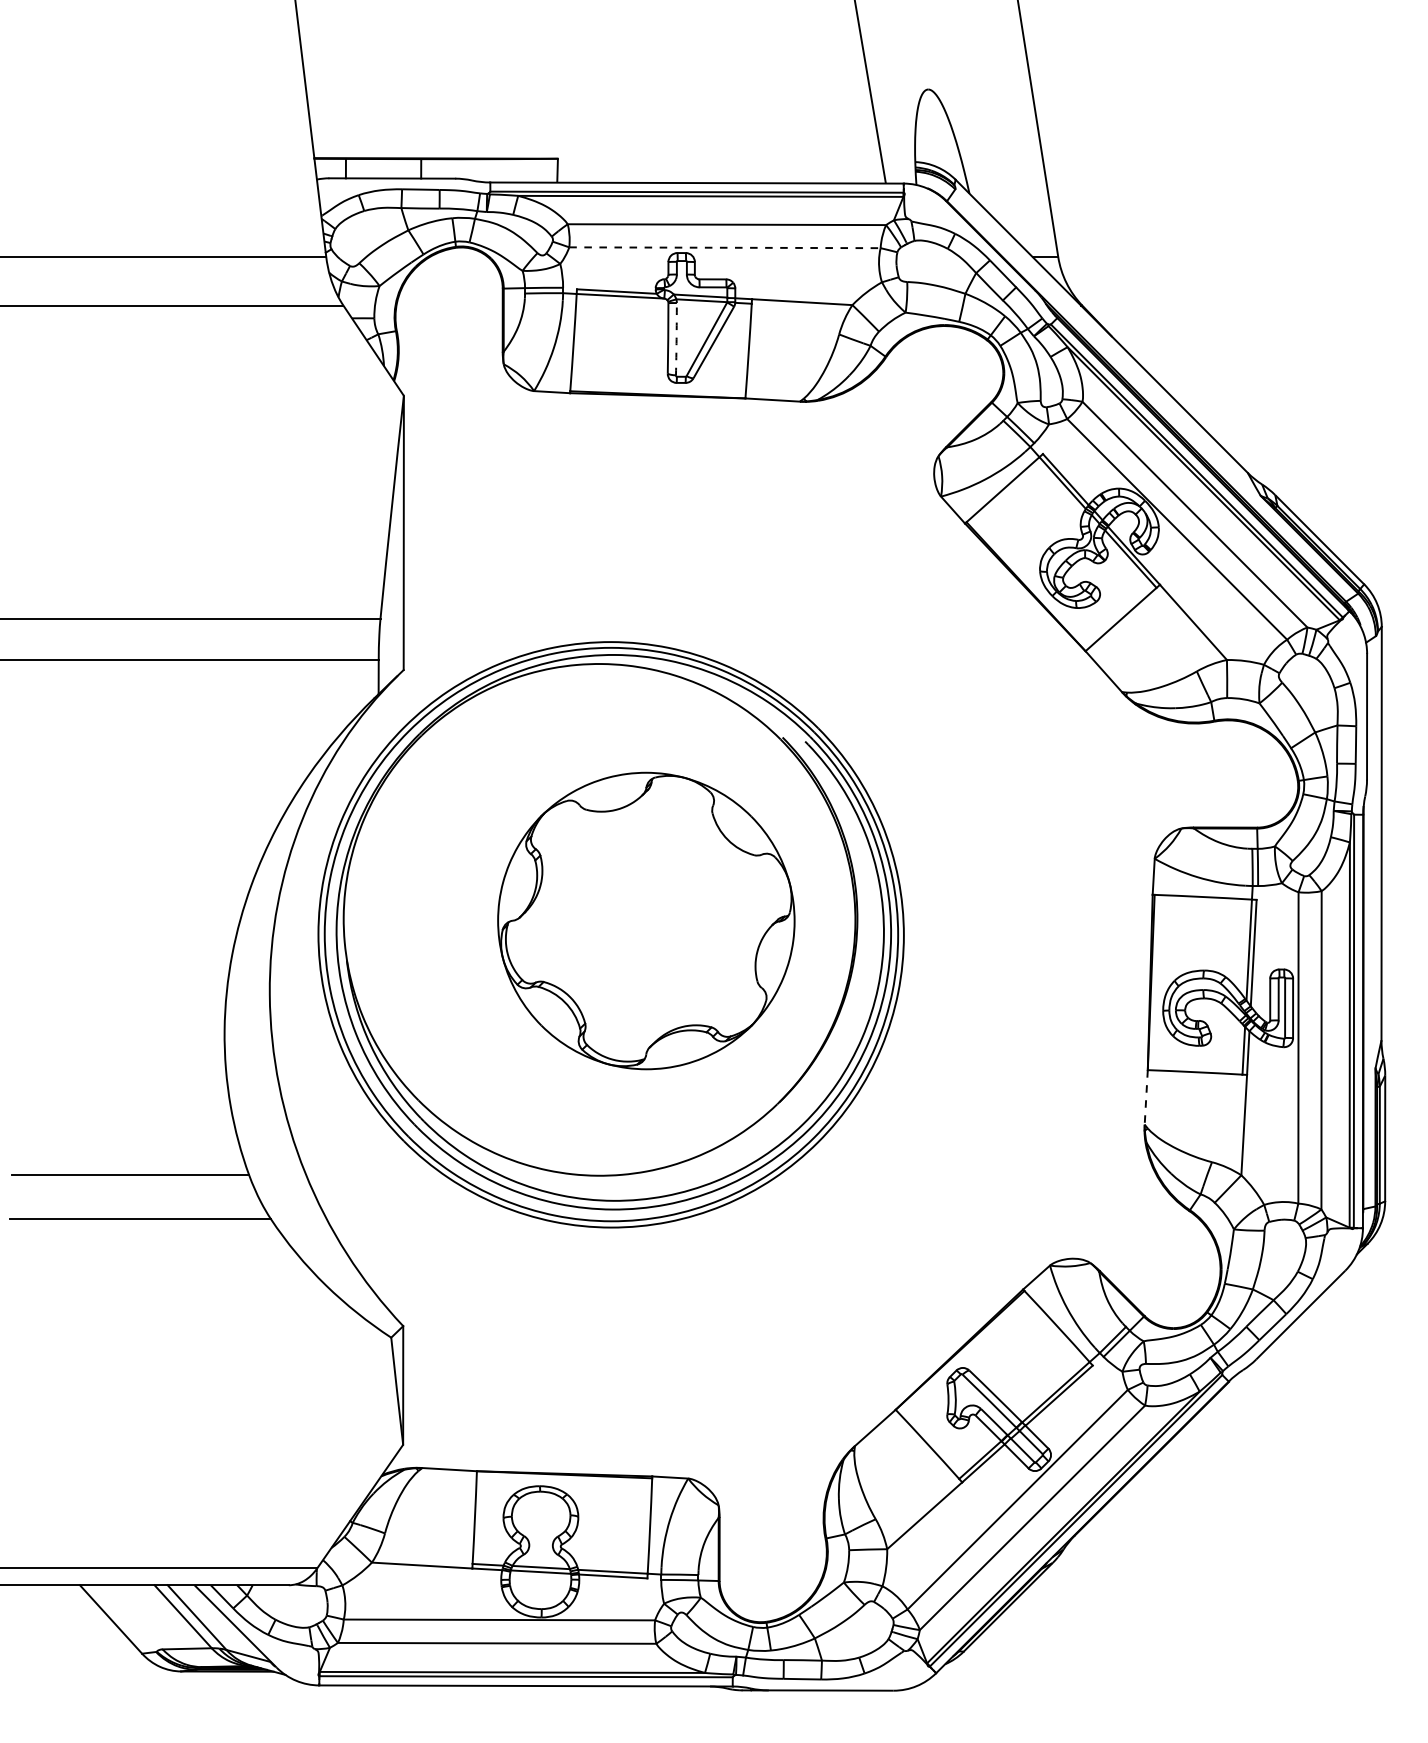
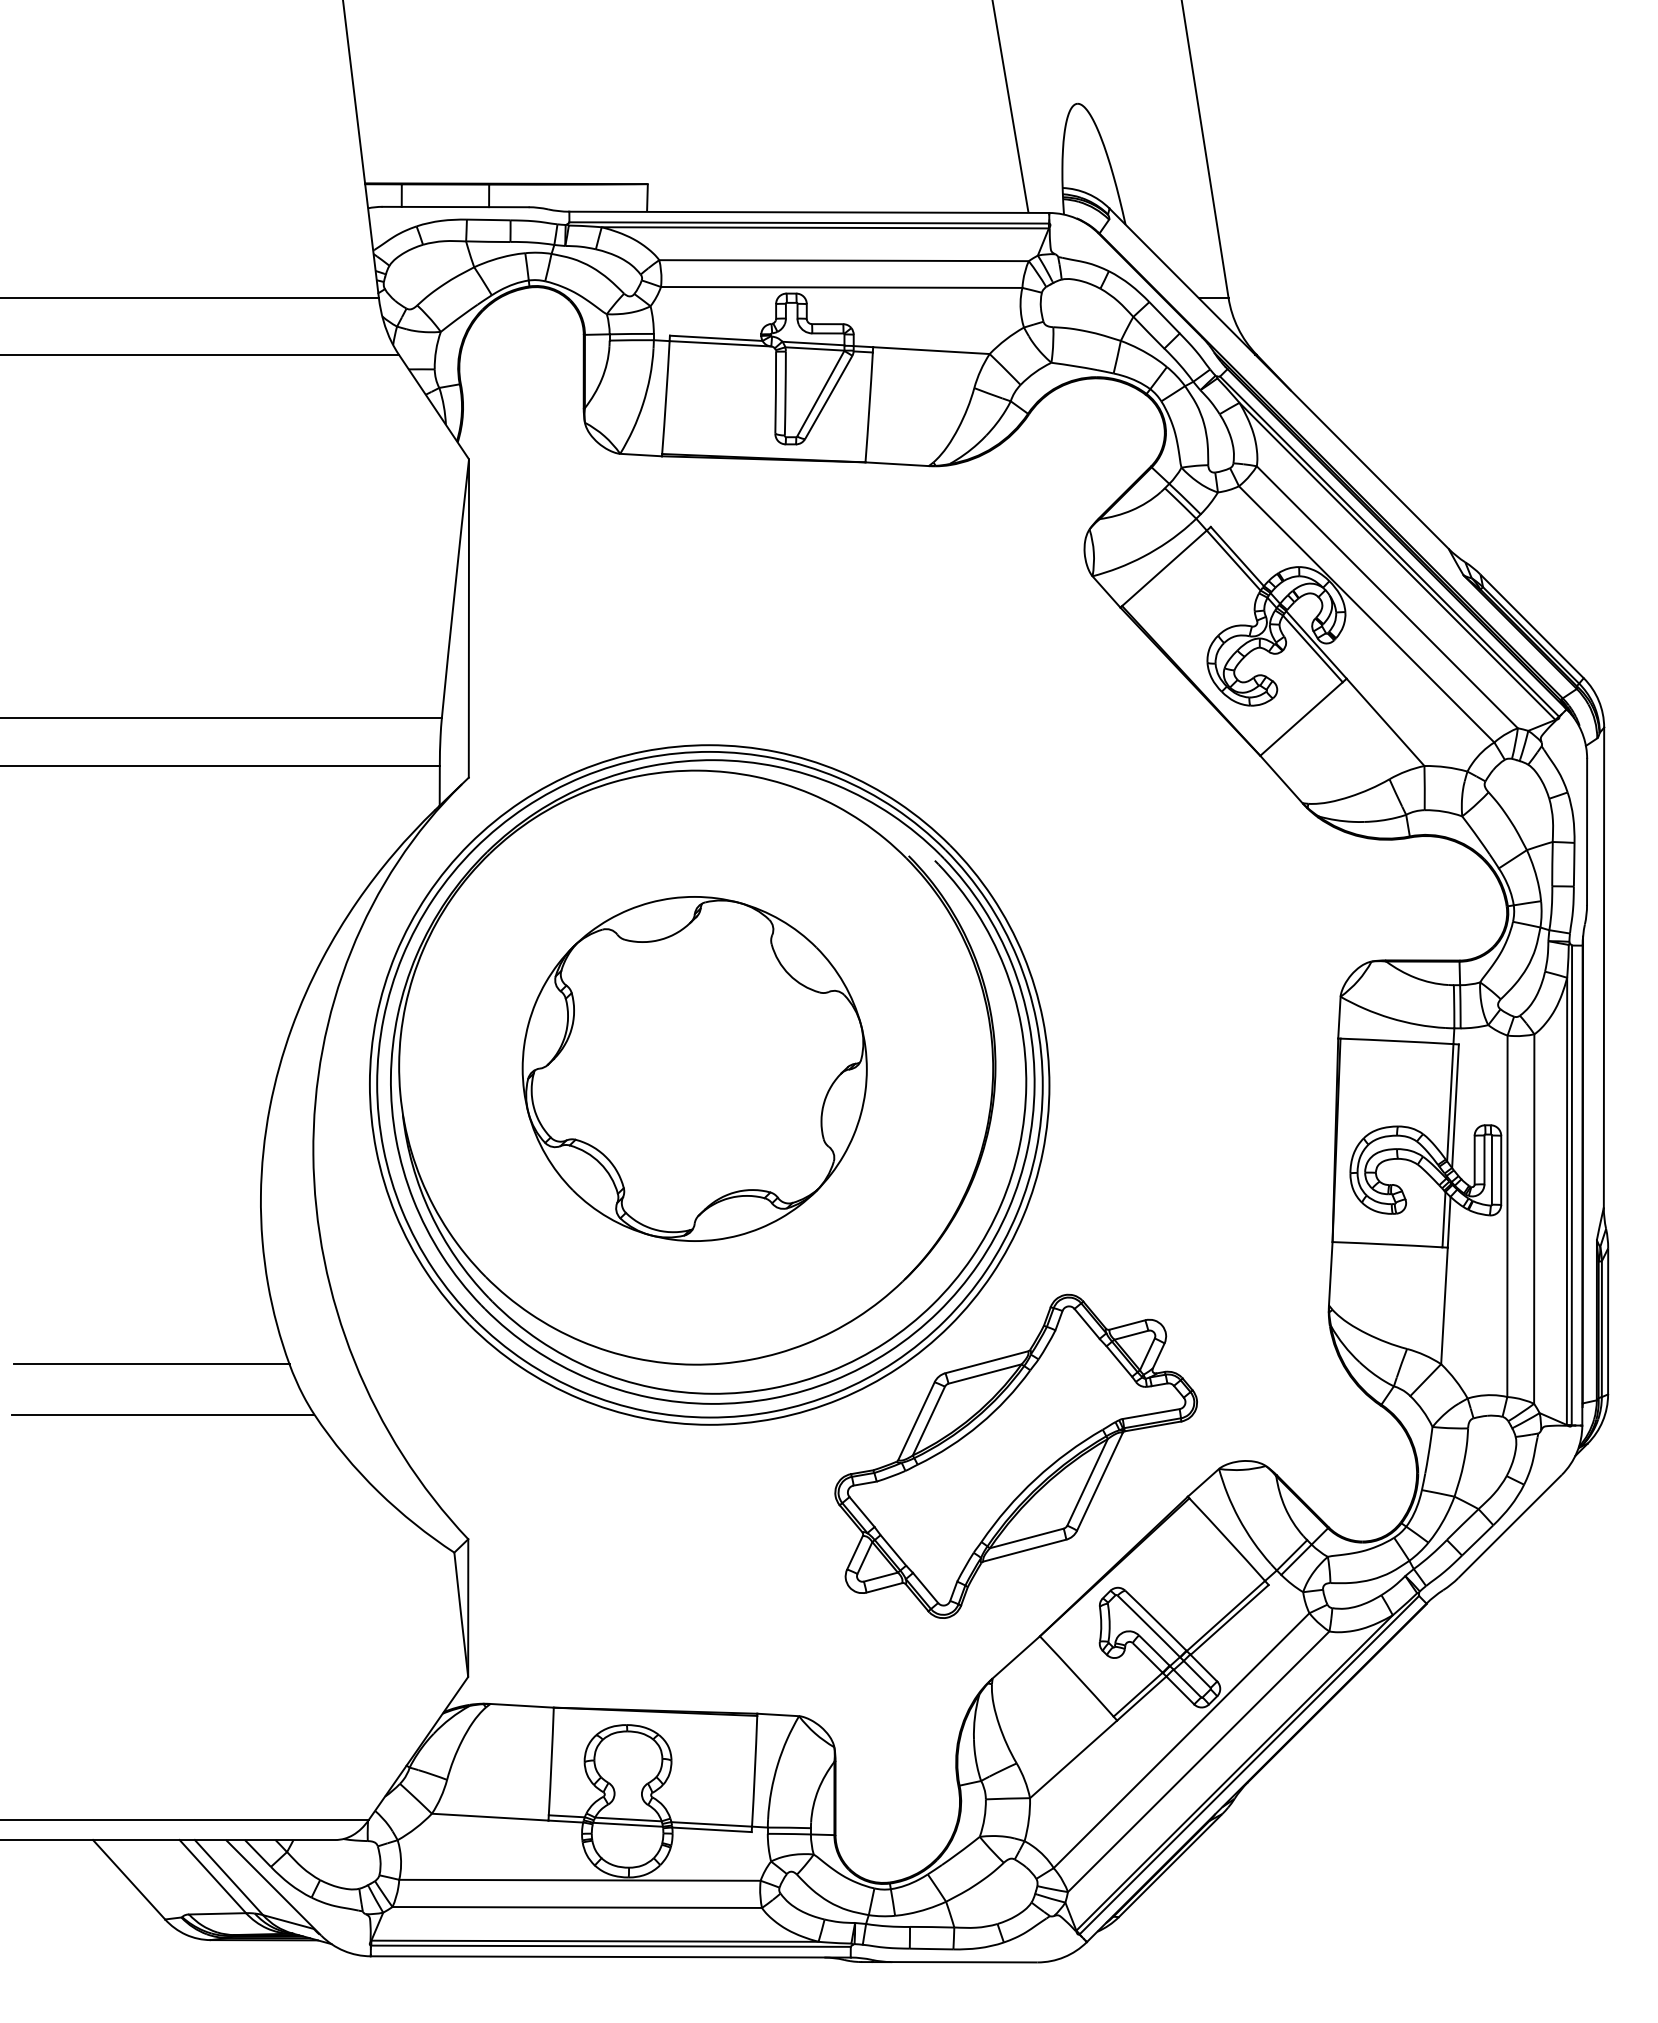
line: (724, 247) -> (841, 287), dashed -> solid
arc: (676, 339) -> (785, 393), dashed -> solid
part: (646, 920) -> (694, 1068), moved
line: (1146, 1097) -> (1331, 1273), dashed -> solid
part: (874, 1254) -> (1015, 1456), added

